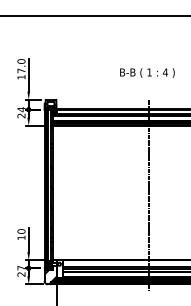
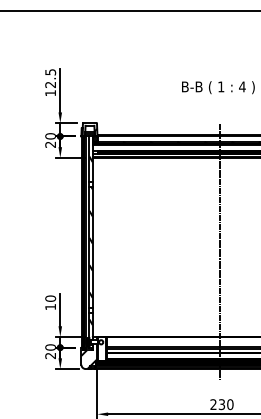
text: (21, 66) -> (50, 78), 17.0 -> 12.5
text: (21, 109) -> (50, 136), 24 -> 20
text: (21, 268) -> (50, 347), 27 -> 20

